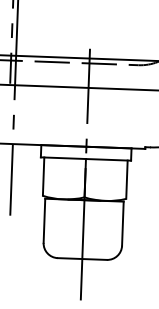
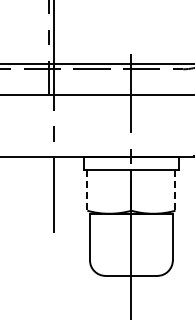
line: (43, 177) -> (87, 191), solid -> dashed
line: (126, 180) -> (175, 191), solid -> dashed

